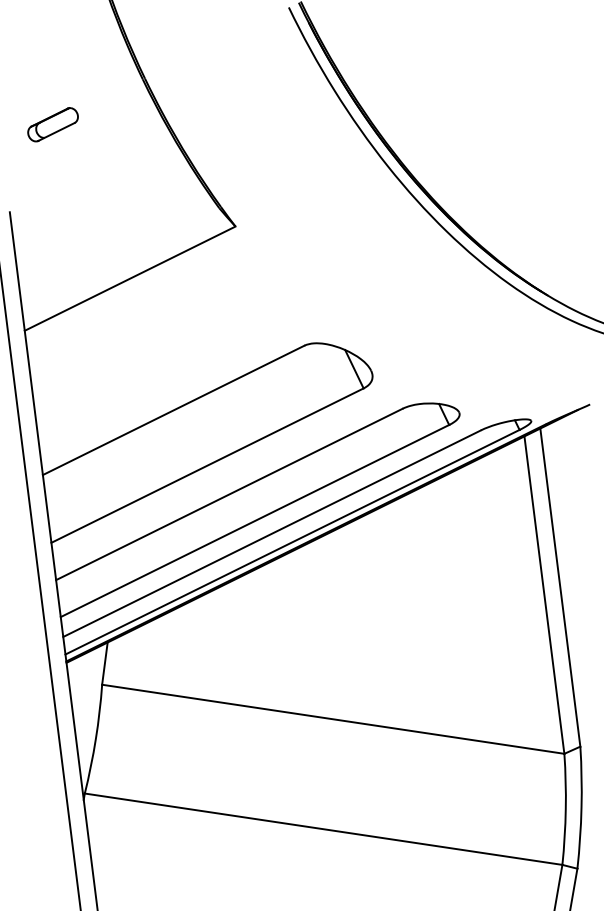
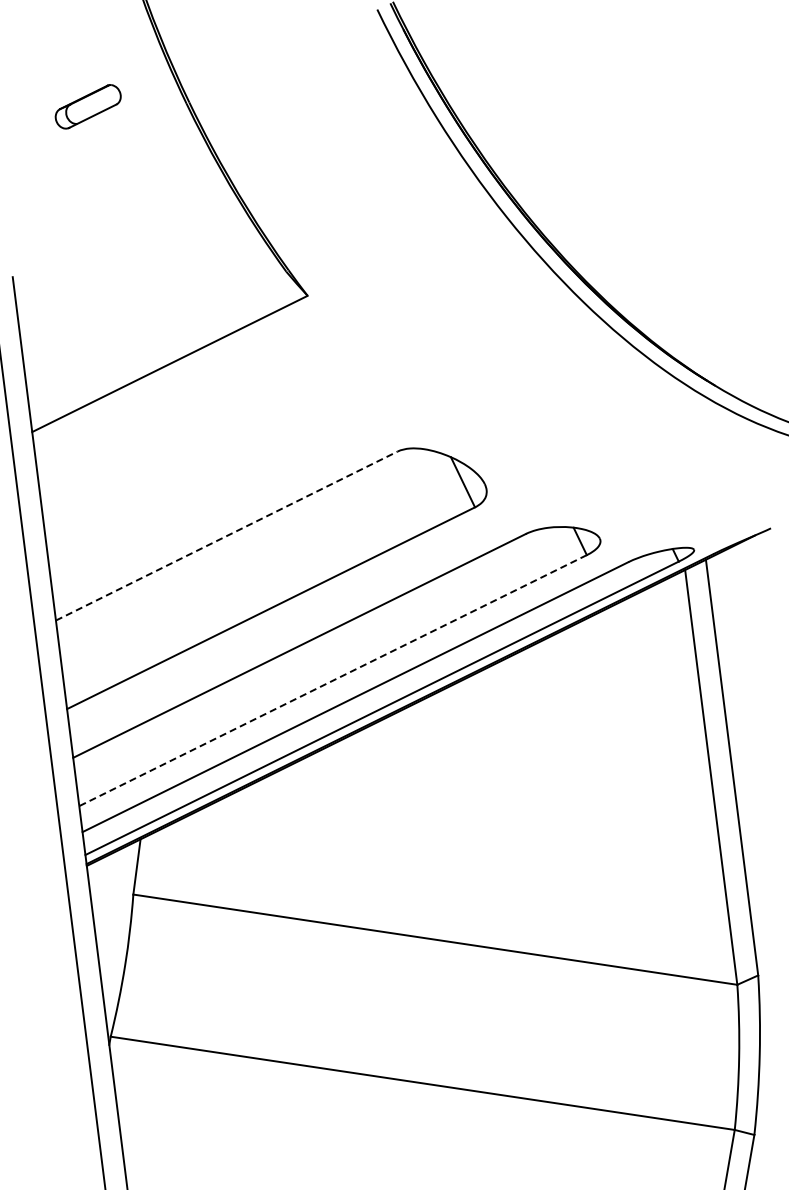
part: (52, 124) -> (87, 106), moved
line: (173, 410) -> (226, 536), solid -> dashed
line: (254, 520) -> (332, 680), solid -> dashed

